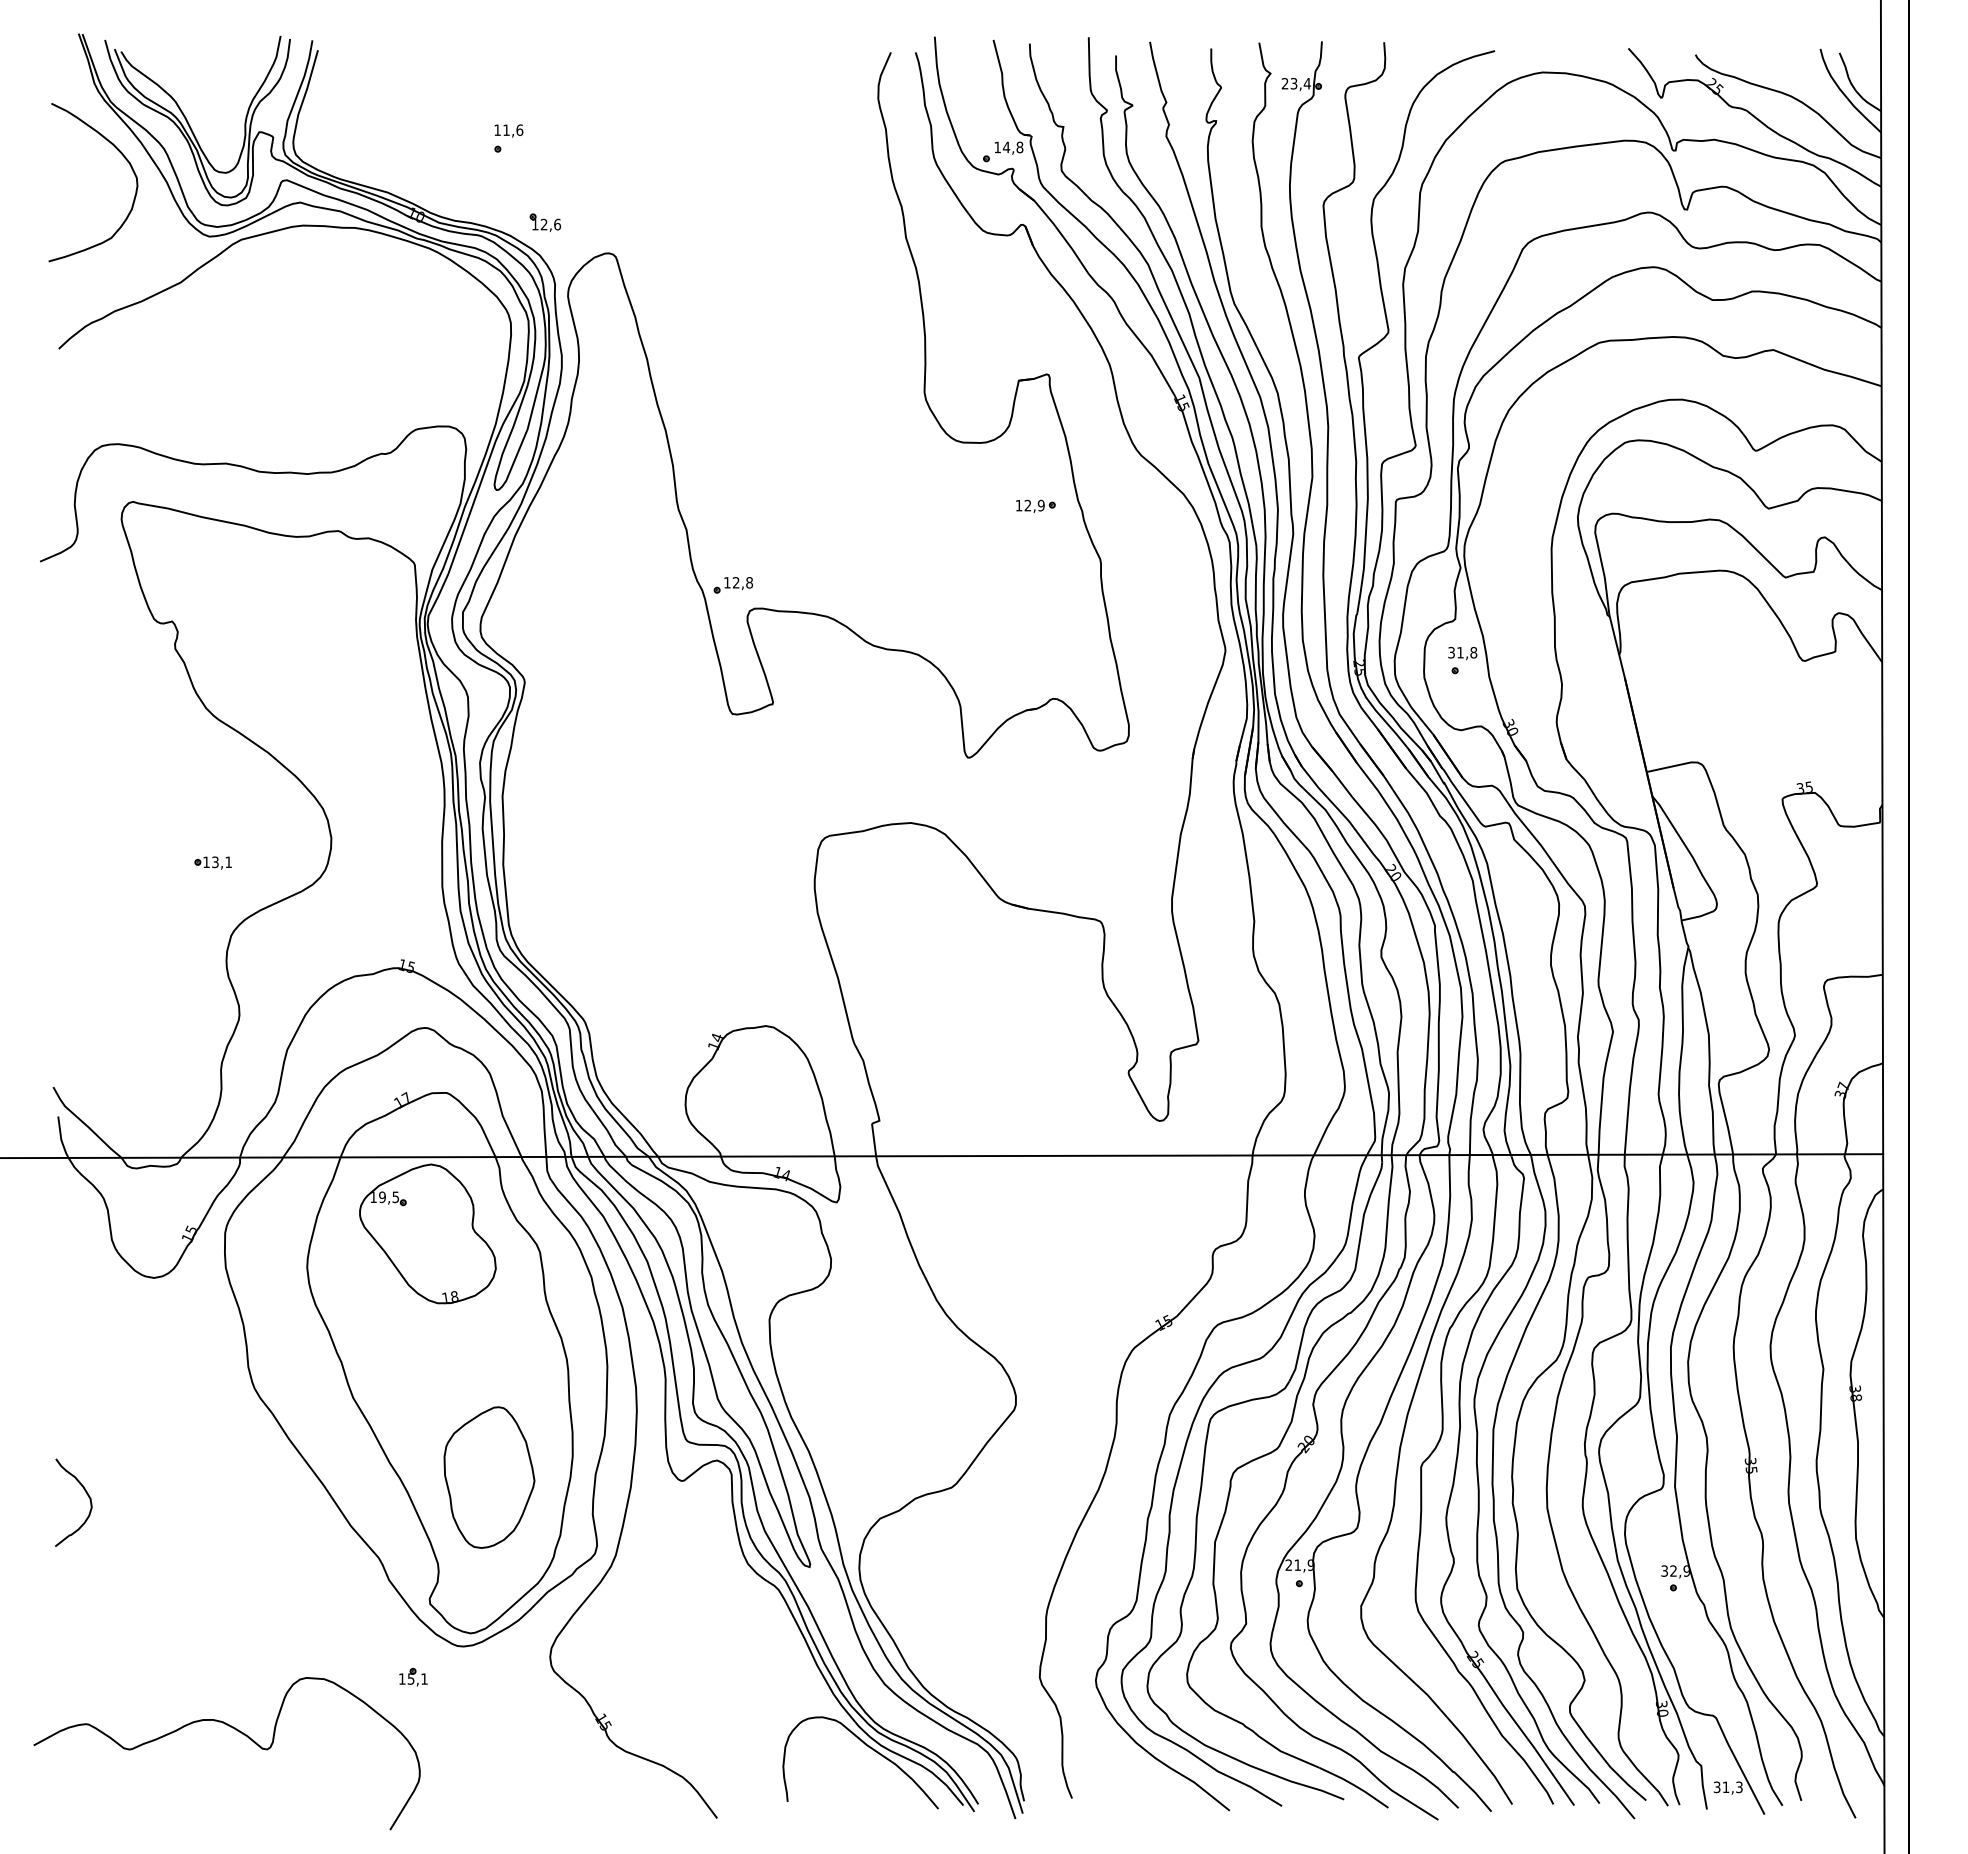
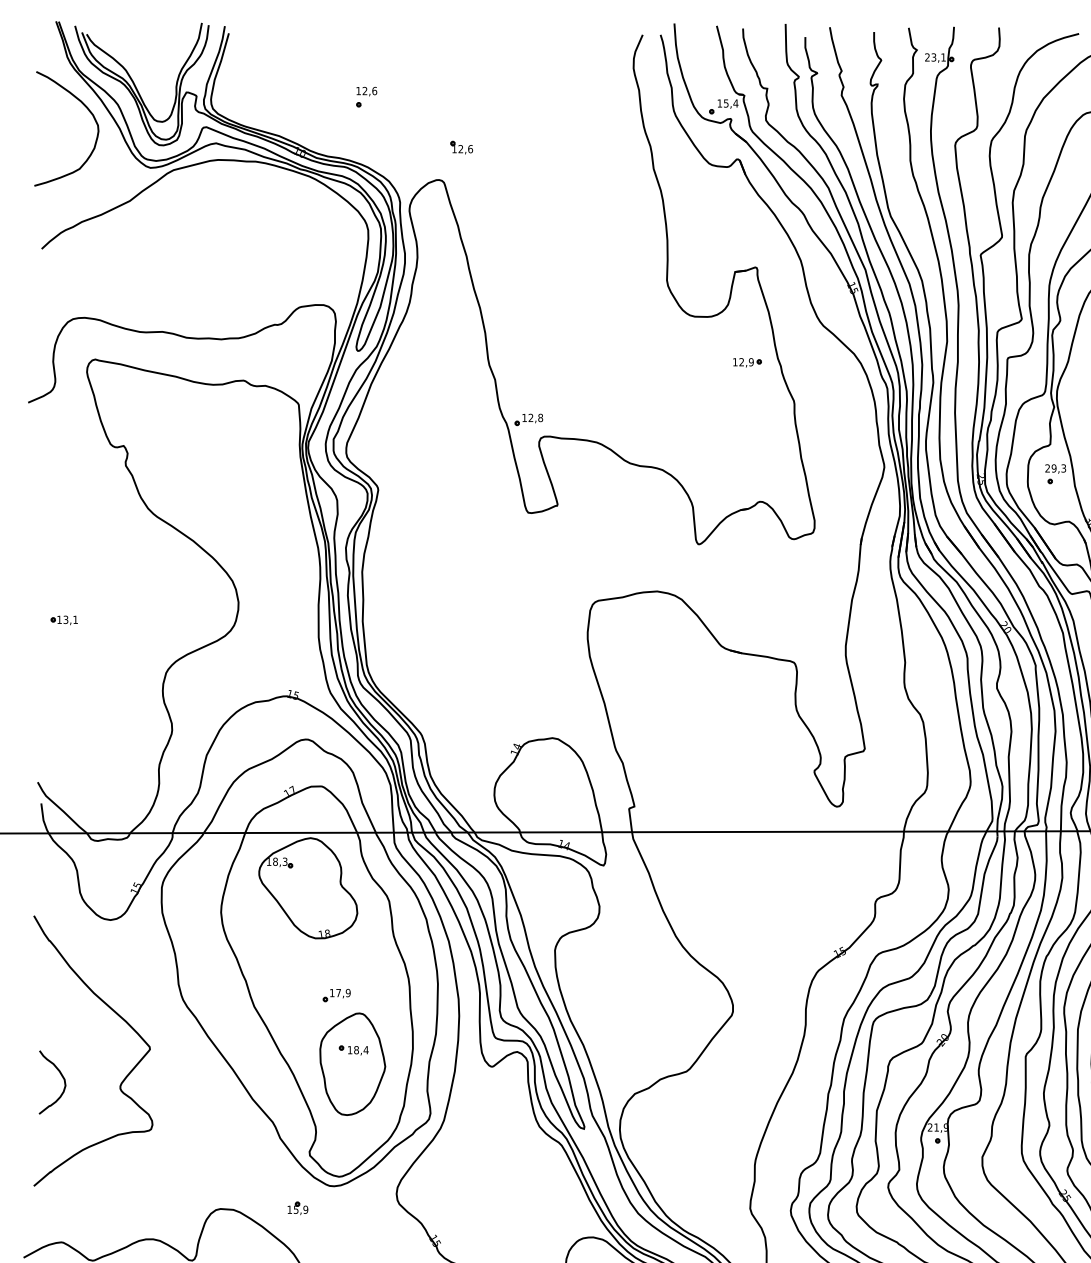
text: (1306, 83) -> (942, 57), 23,4 -> 23,1
text: (506, 129) -> (365, 90), 11,6 -> 12,6
text: (1012, 147) -> (730, 103), 14,8 -> 15,4
part: (545, 222) -> (461, 147), moved
text: (1462, 652) -> (1055, 468), 31,8 -> 29,3
part: (212, 862) -> (63, 619), moved
text: (388, 1197) -> (279, 861), 19,5 -> 18,3
part: (467, 1382) -> (336, 995), added
part: (490, 1458) -> (353, 1050), added
curve: (174, 1495) -> (125, 1077), added
text: (424, 1678) -> (305, 1209), 15,1 -> 15,9

